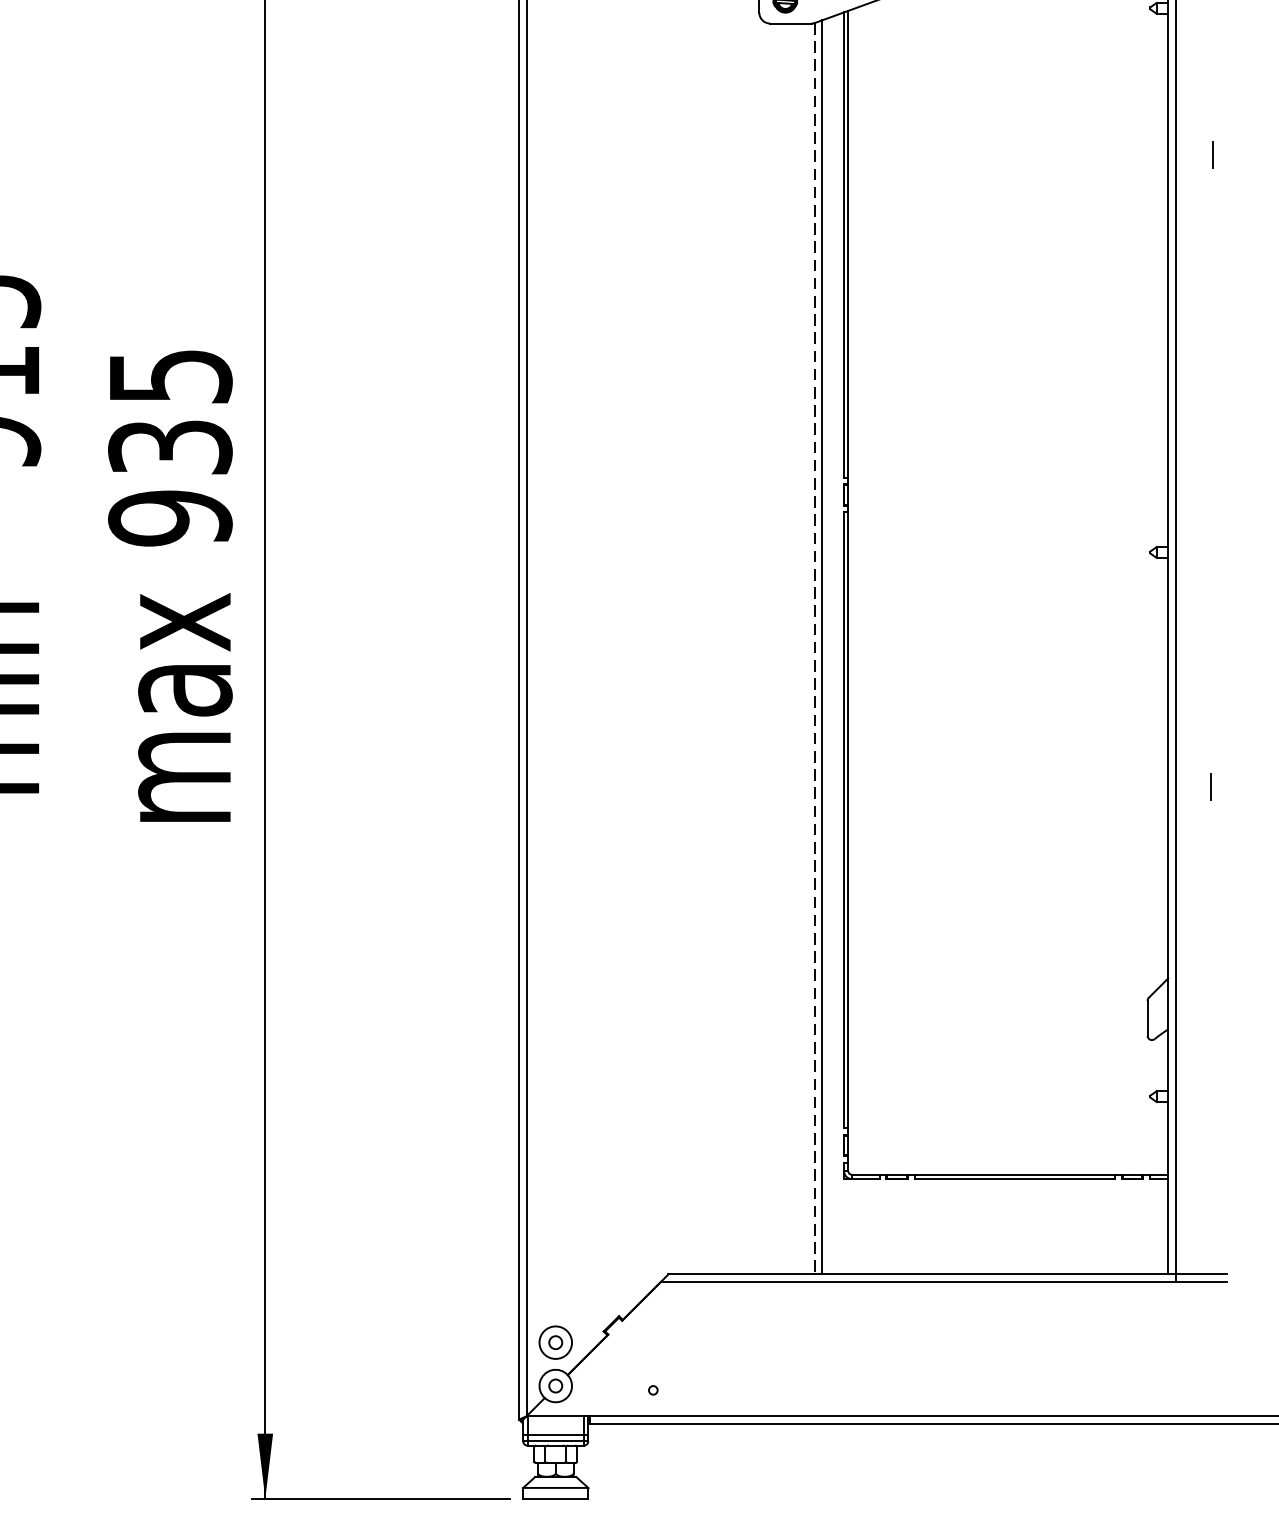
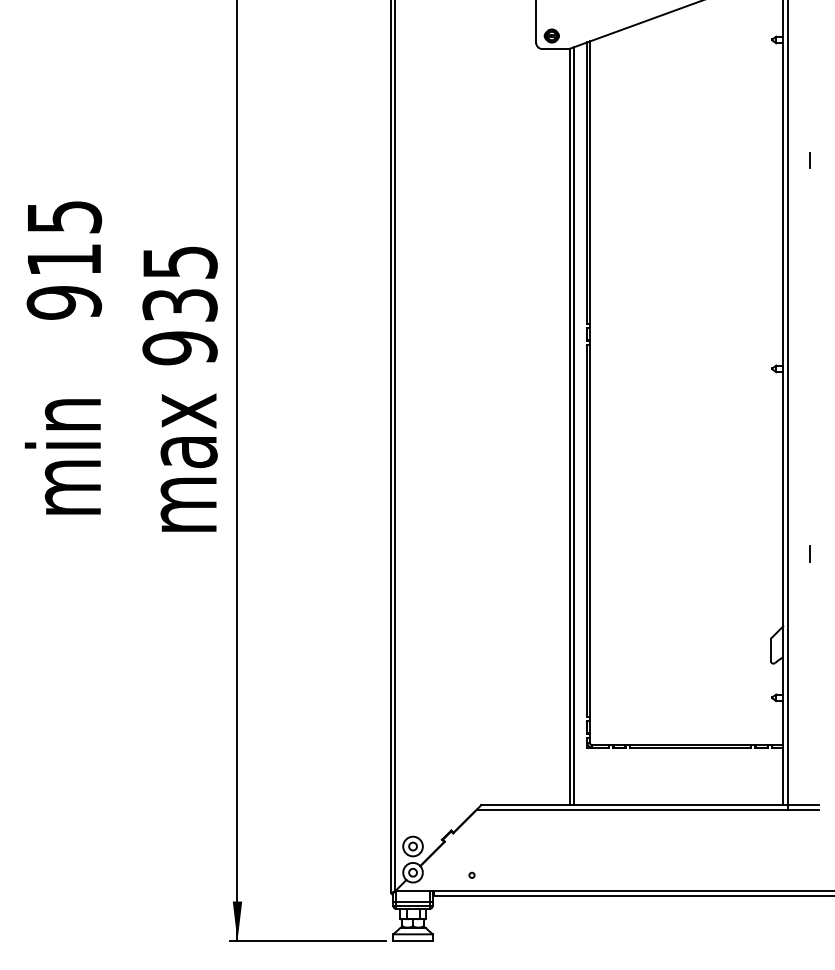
line: (1211, 154) -> (809, 160), moved
line: (814, 649) -> (569, 427), dashed -> solid
line: (1209, 786) -> (809, 553), moved

